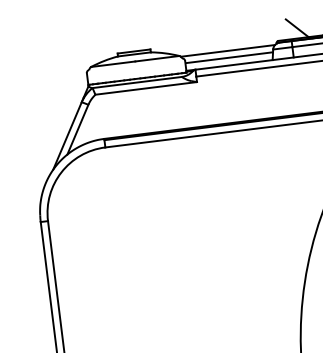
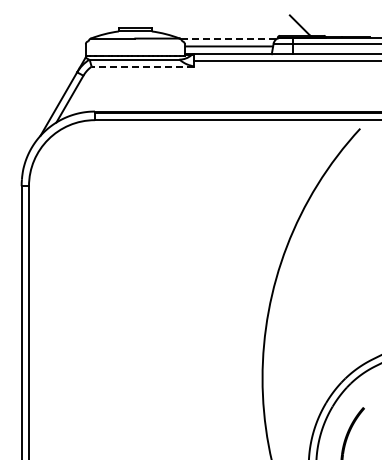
line: (228, 50) -> (229, 39), solid -> dashed
line: (145, 88) -> (142, 66), solid -> dashed

